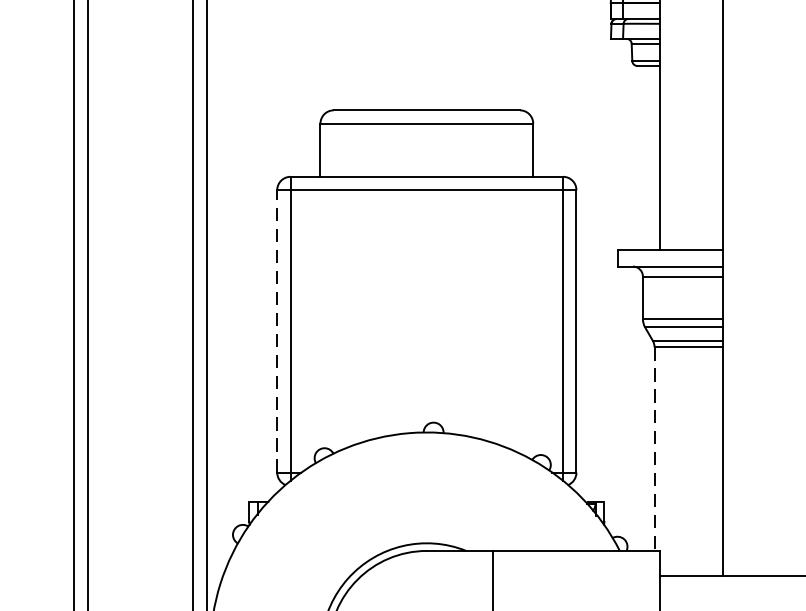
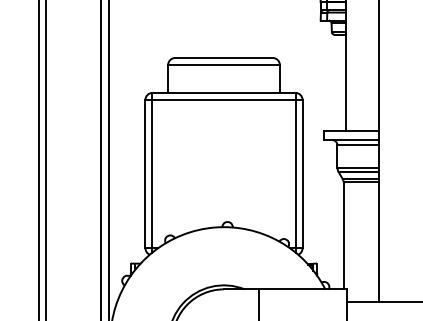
line: (277, 330) -> (145, 173), dashed -> solid
line: (654, 450) -> (343, 236), dashed -> solid

